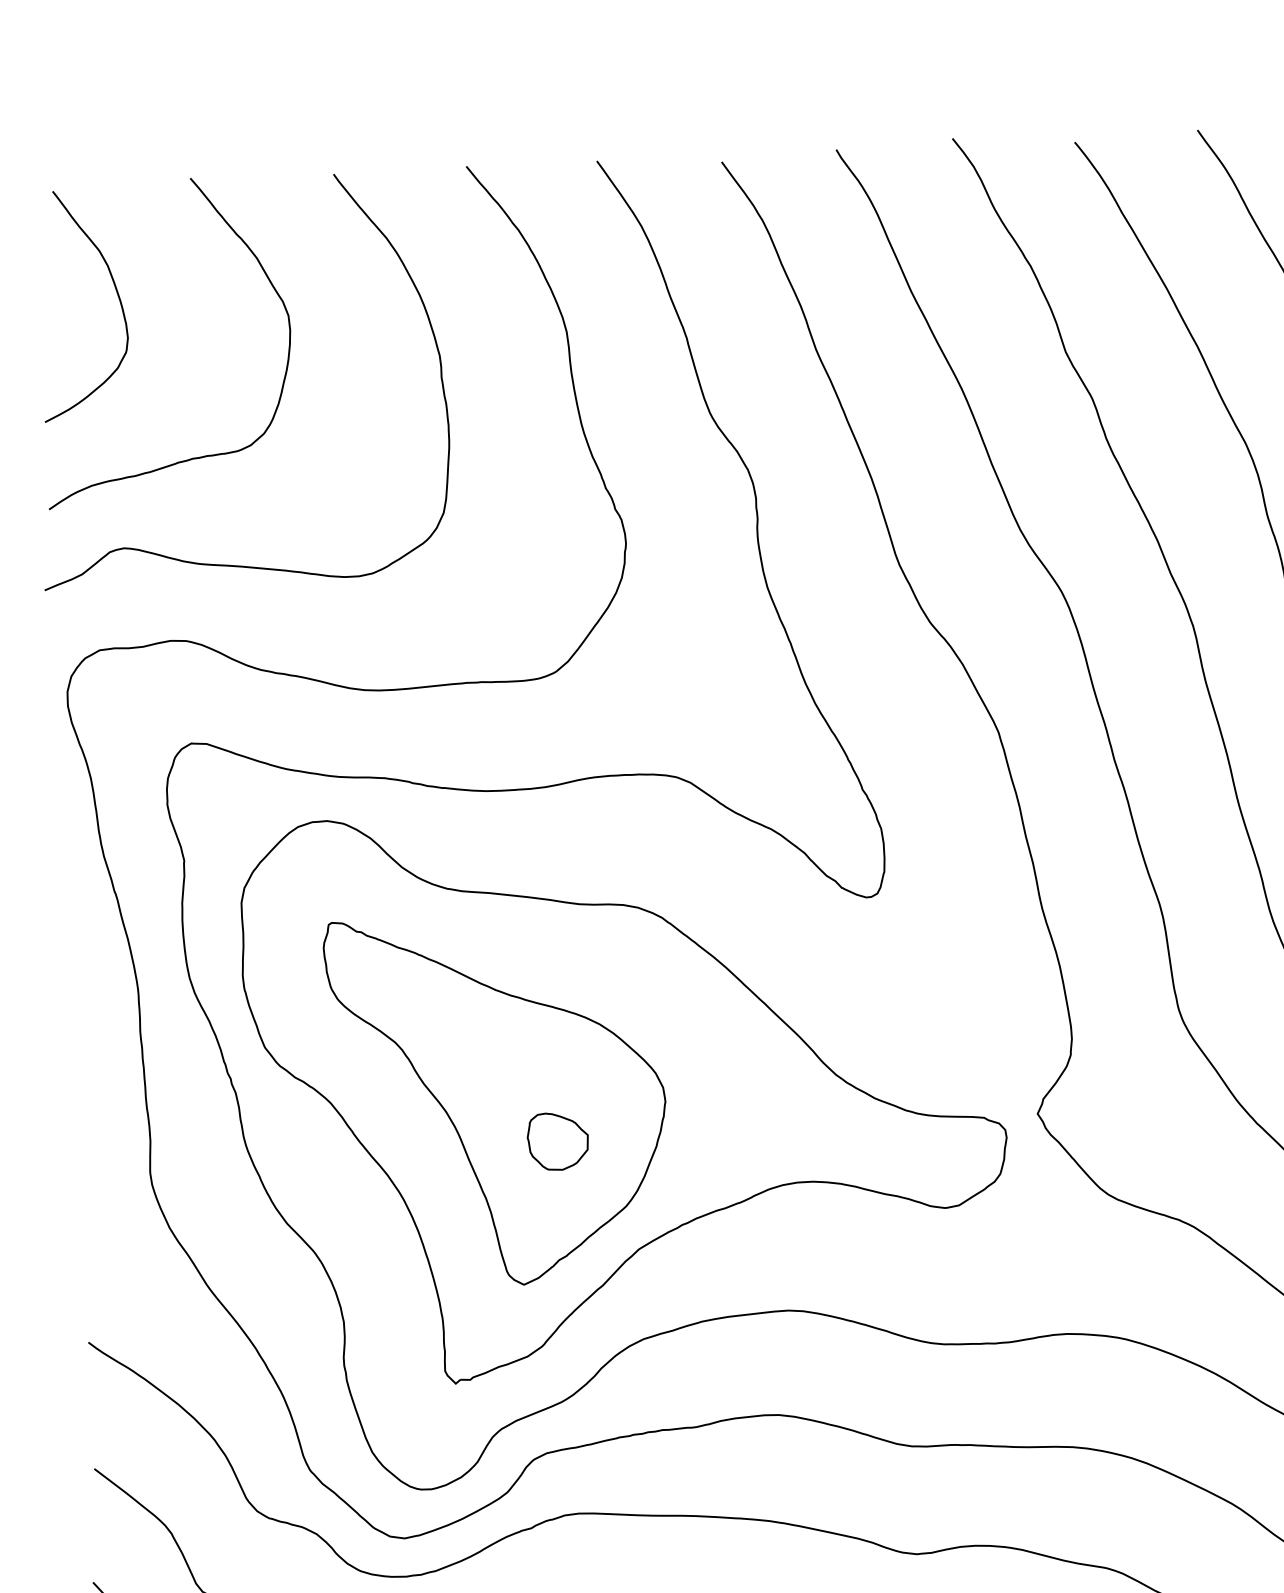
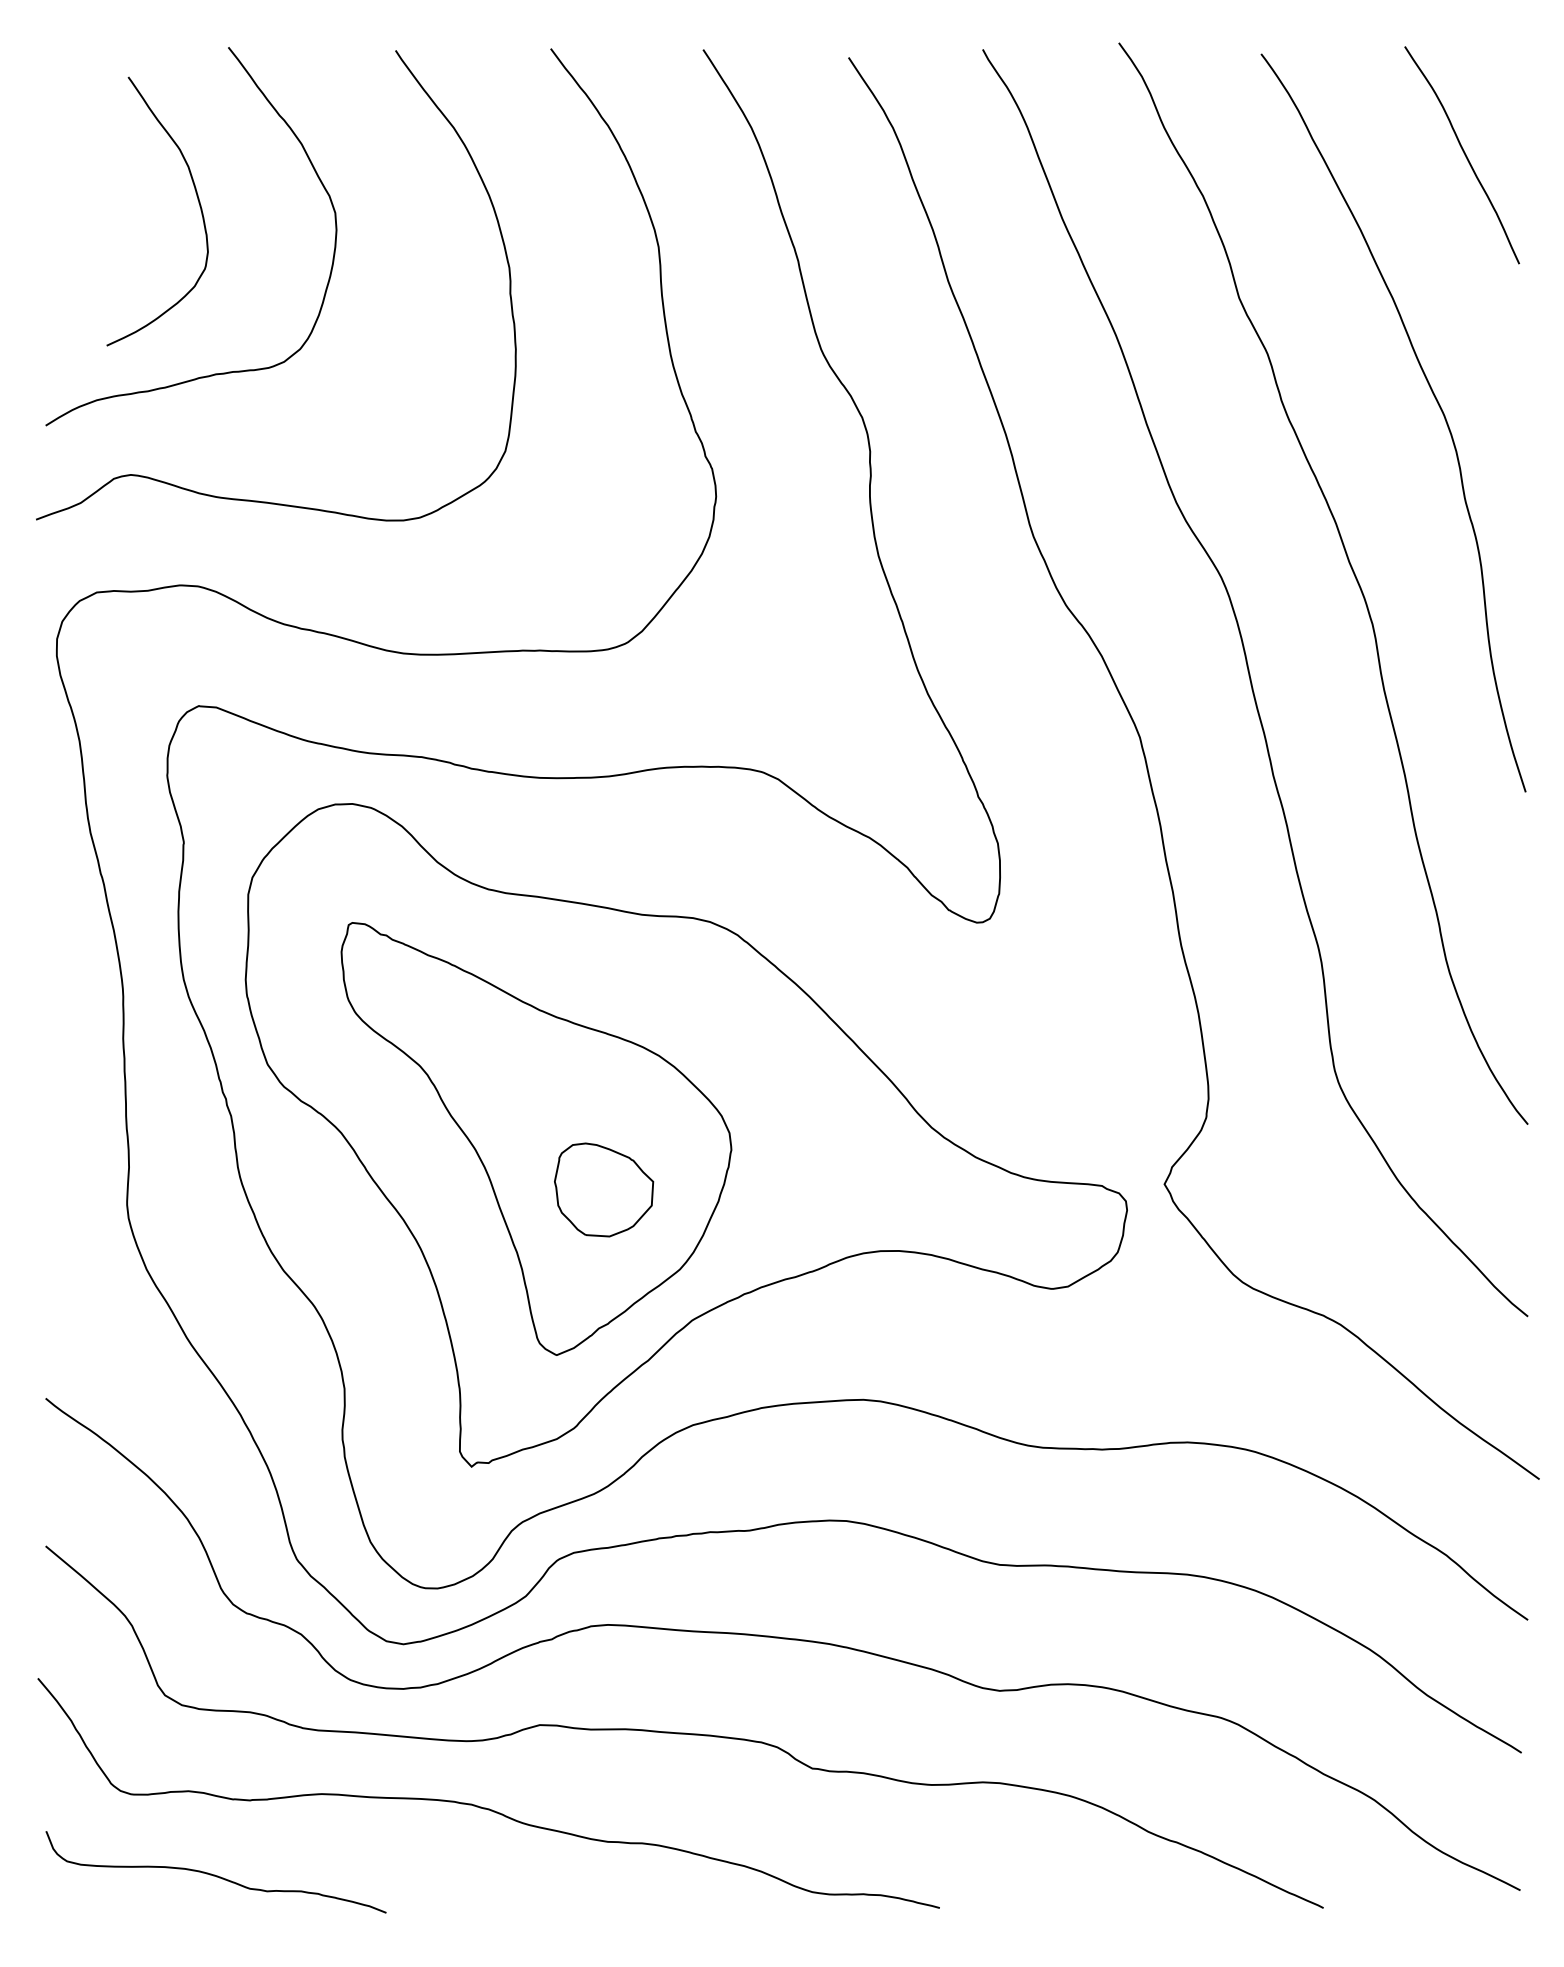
curve: (116, 293) -> (197, 199), moved
part: (557, 1141) -> (603, 1190), size x1.4

